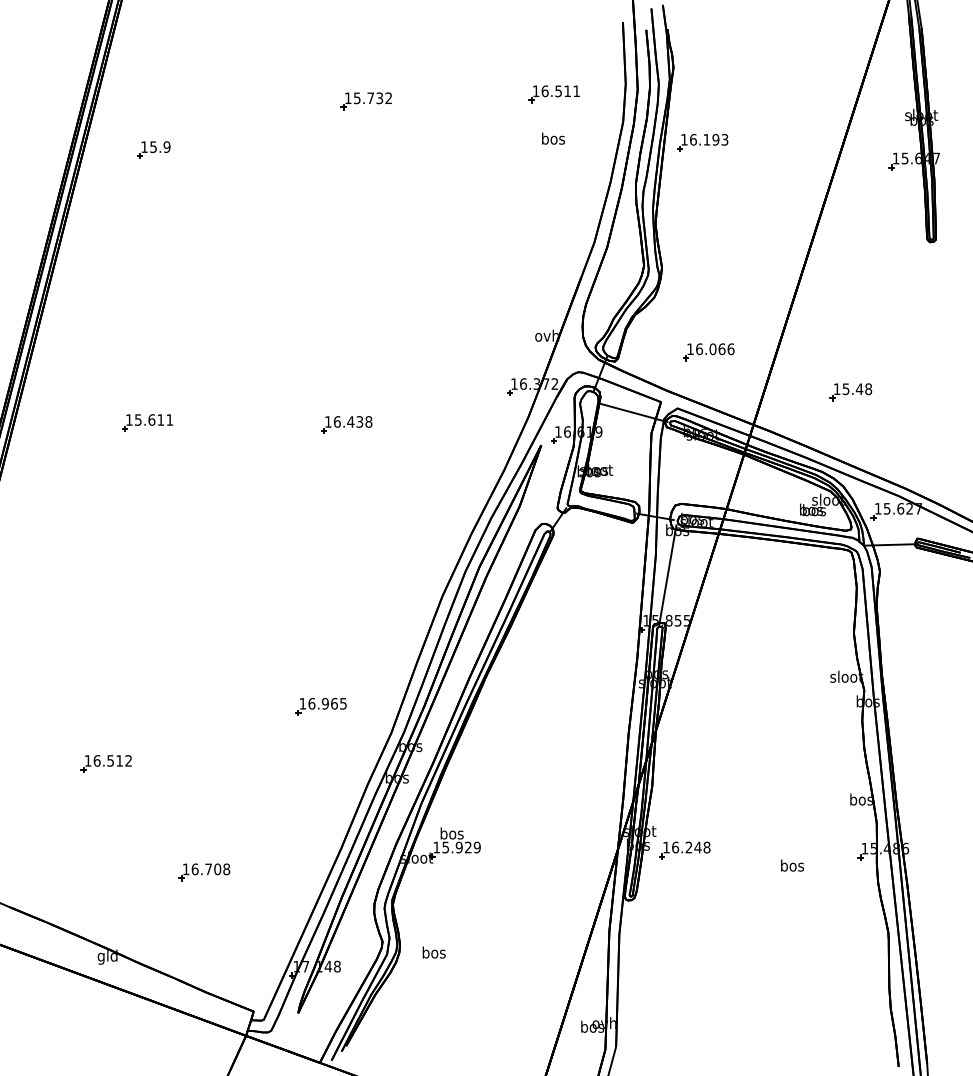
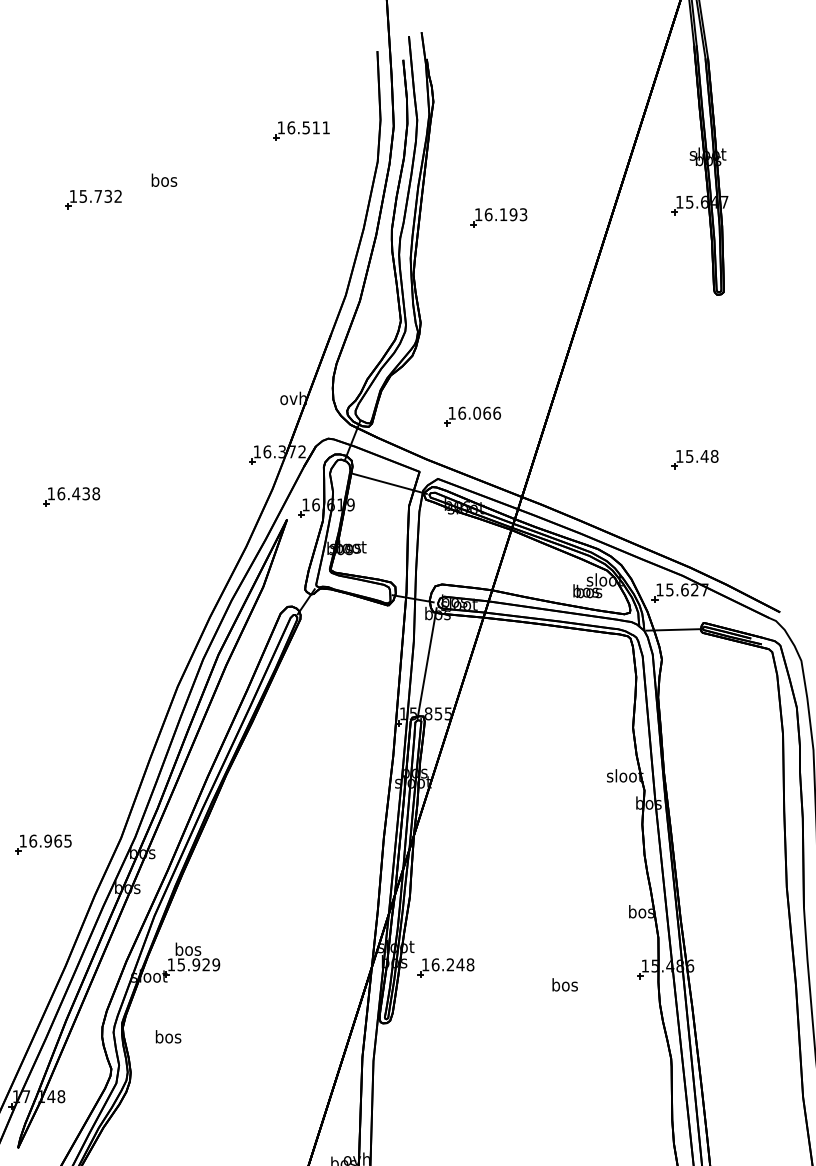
part: (365, 101) -> (92, 199), moved
text: (553, 138) -> (164, 180), moved
part: (702, 142) -> (498, 217), moved
part: (850, 392) -> (694, 460), moved
part: (320, 706) -> (42, 844), moved
text: (433, 952) -> (167, 1036), moved

